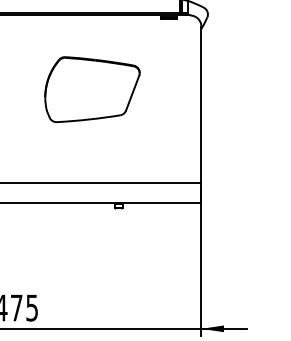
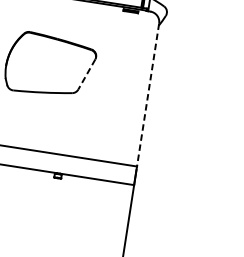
line: (132, 93) -> (86, 74), solid -> dashed
line: (201, 105) -> (148, 95), solid -> dashed

